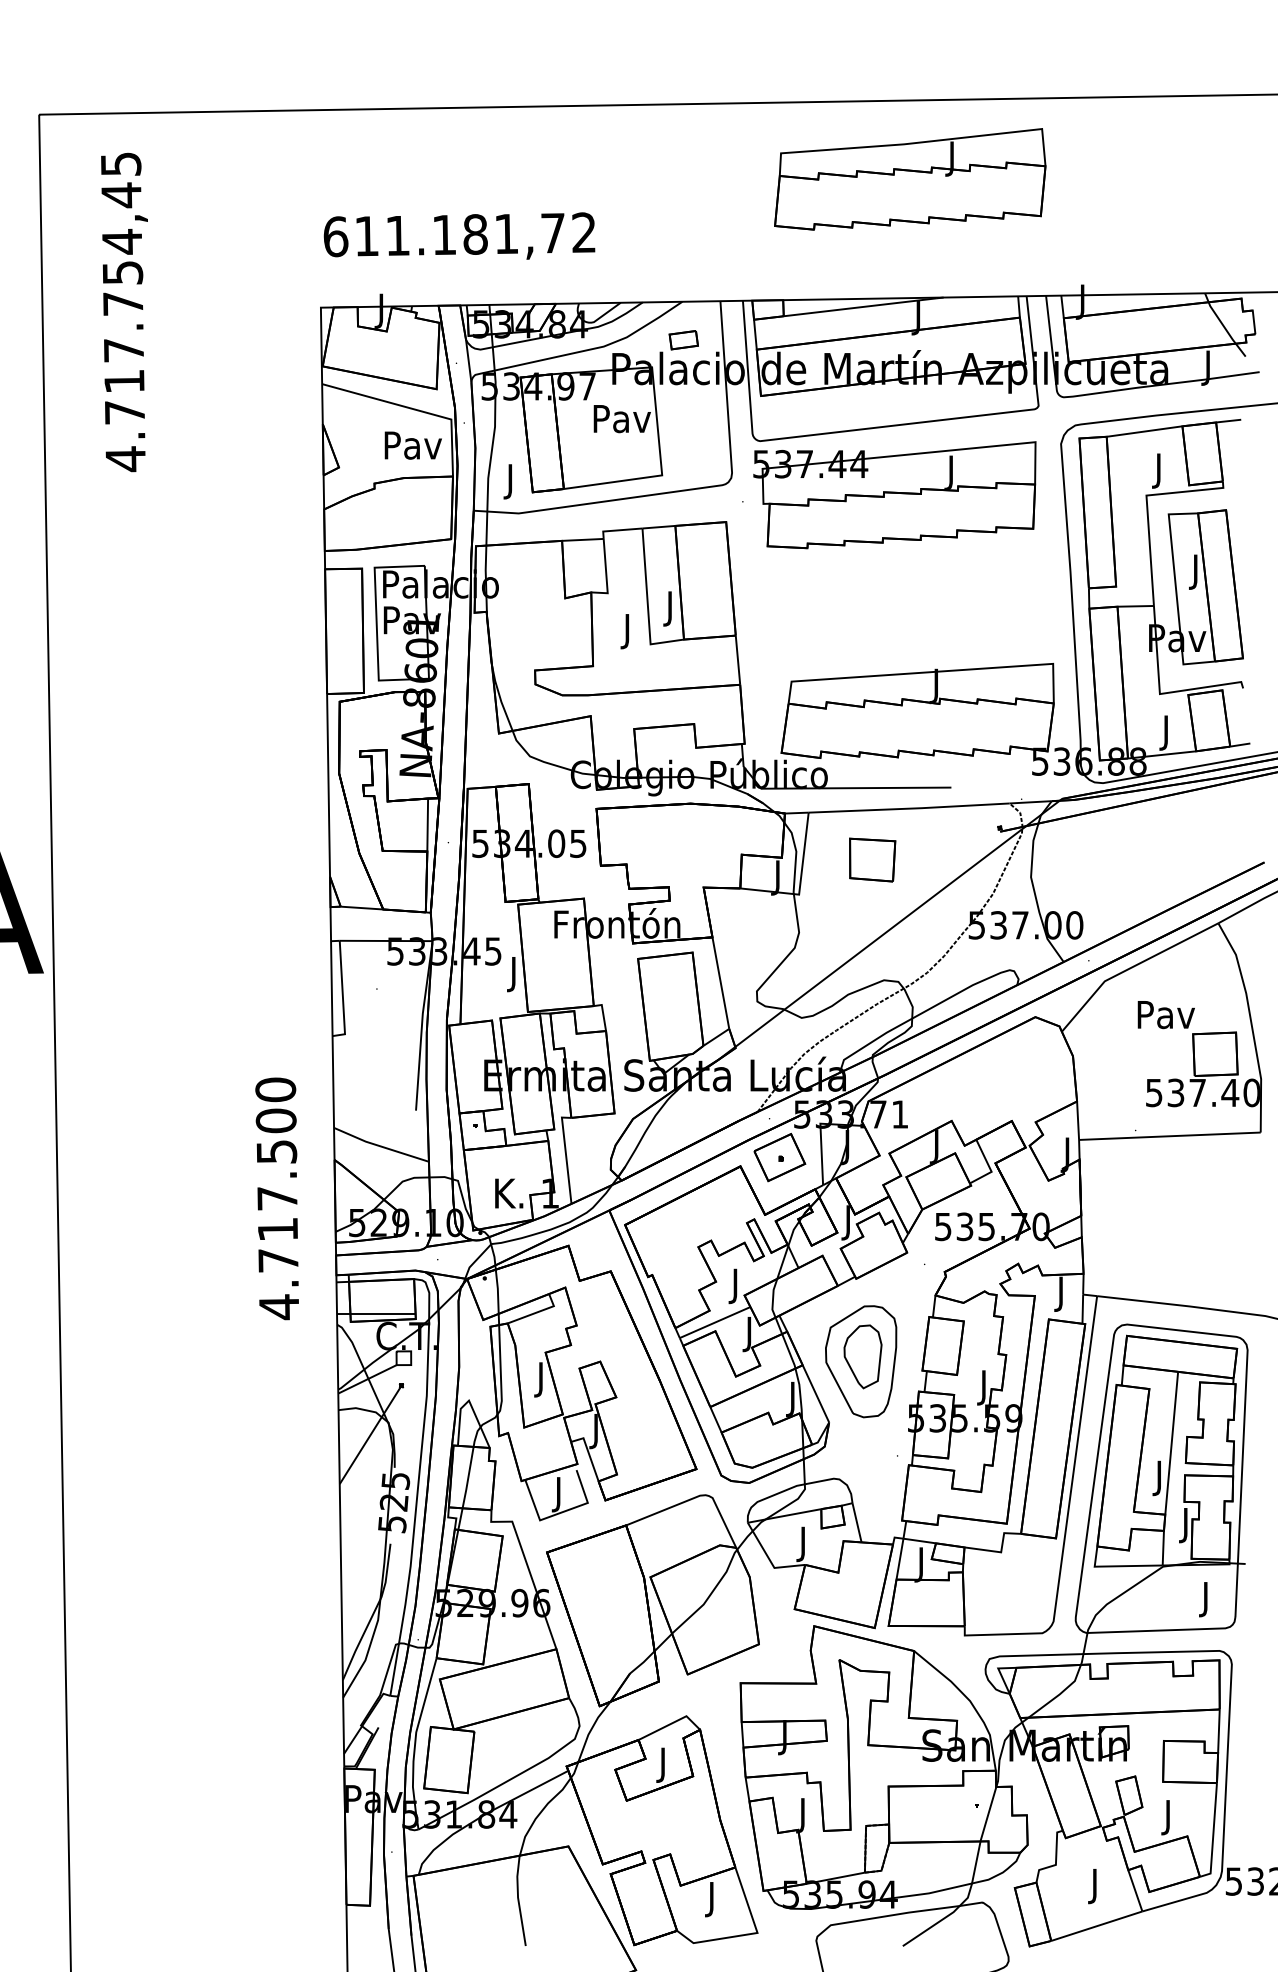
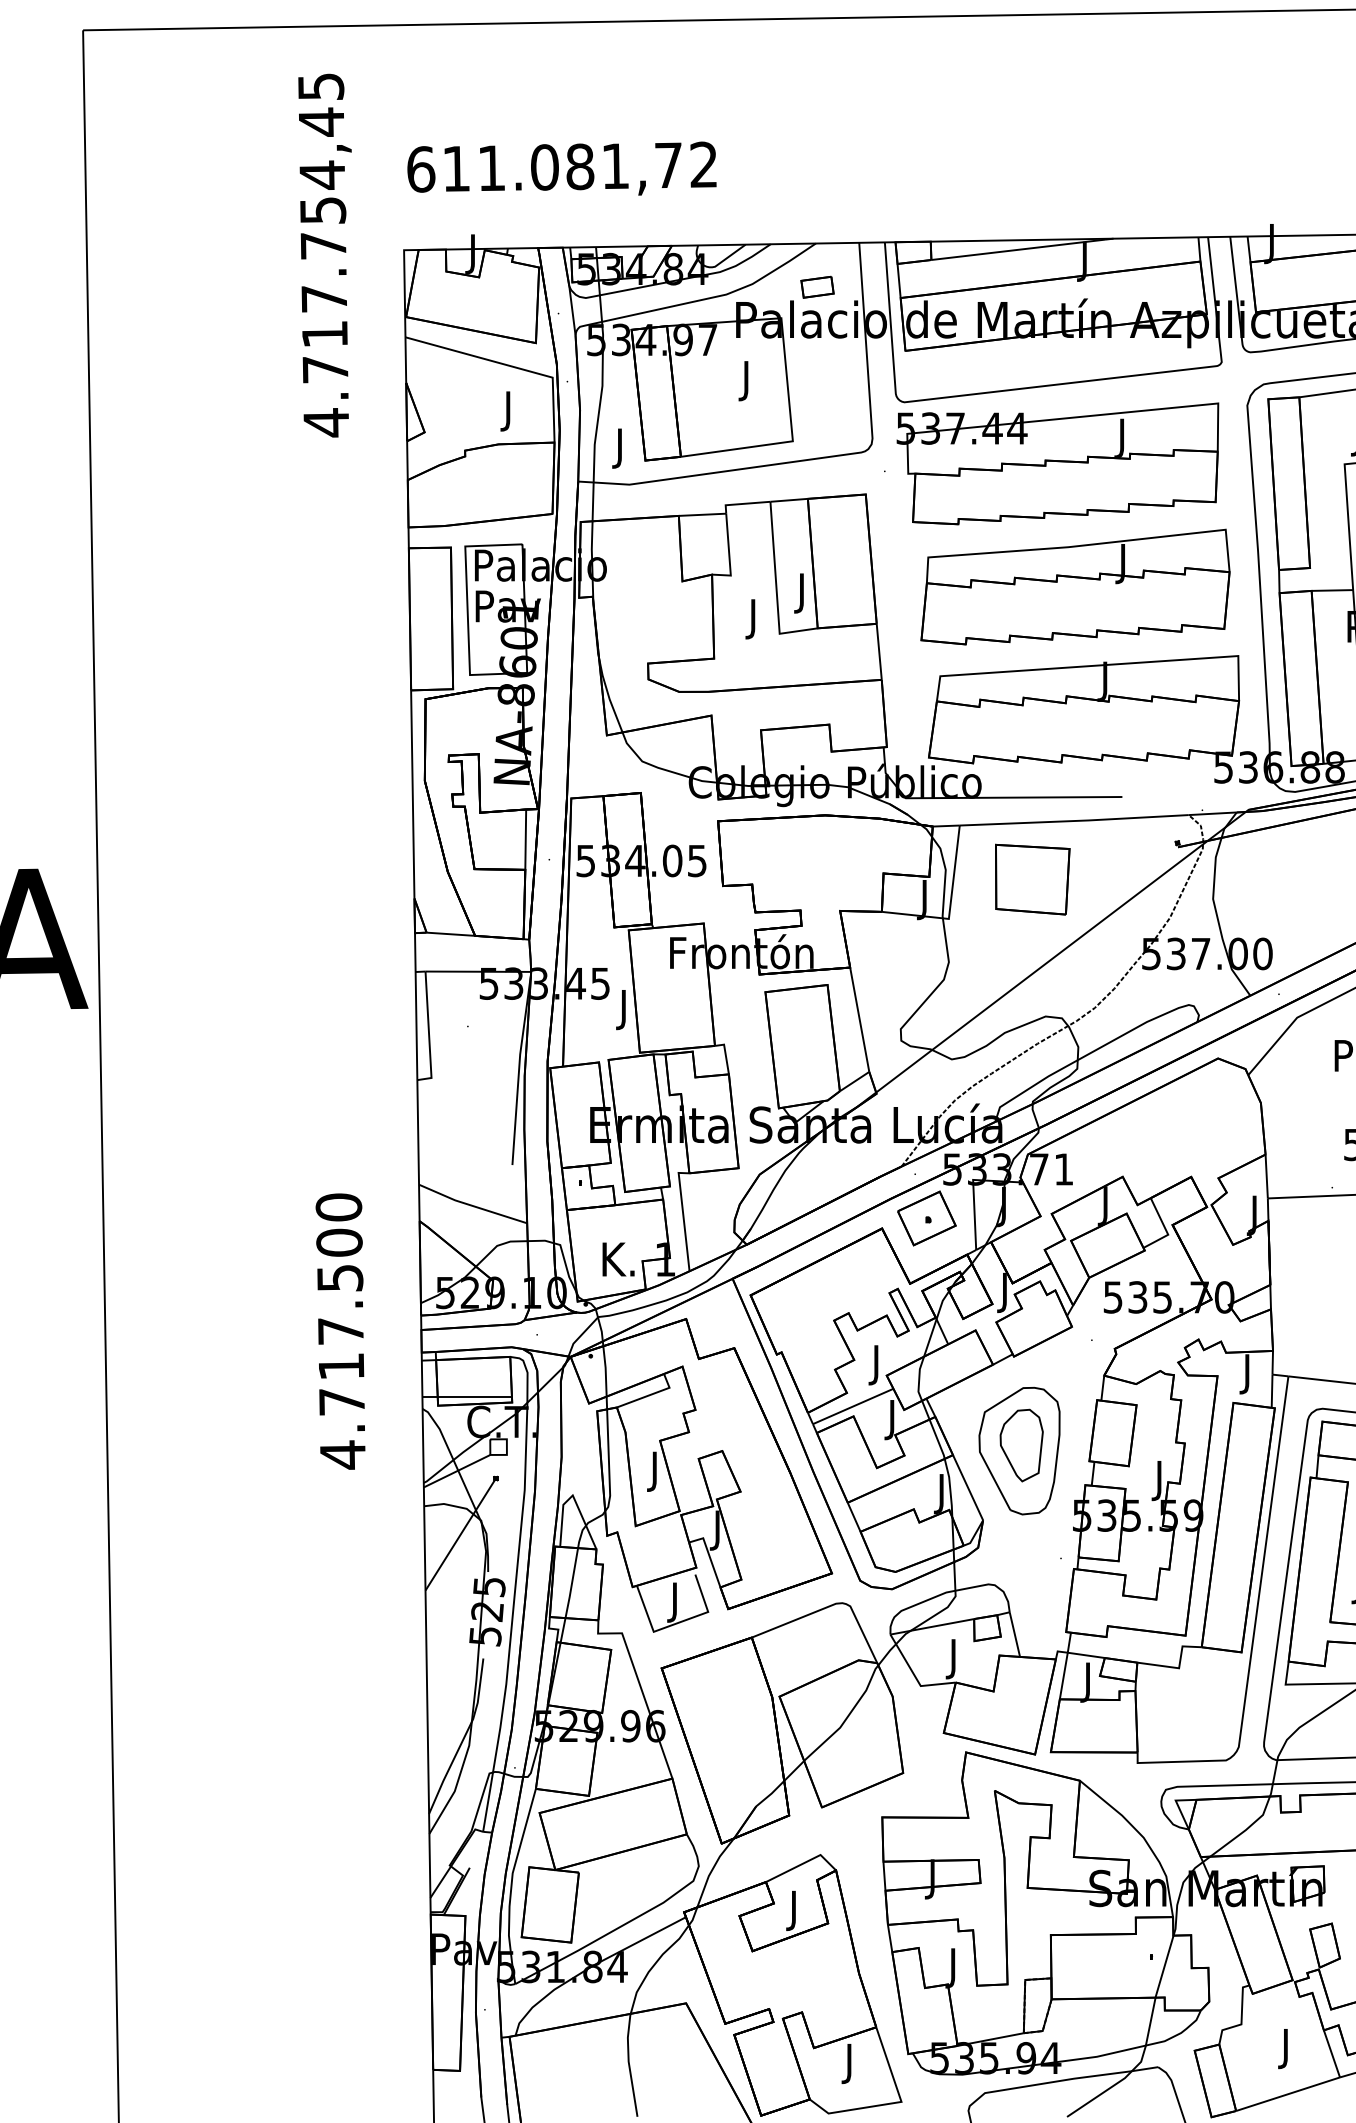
part: (910, 179) -> (1075, 587), moved
text: (444, 234) -> (544, 166), 611.181,72 -> 611.081,72
text: (124, 312) -> (324, 255), moved
text: (621, 422) -> (746, 381), Pav -> J
text: (412, 448) -> (508, 410), Pav -> J
part: (872, 859) -> (1032, 878), size x1.43
text: (276, 1198) -> (339, 1331), moved

